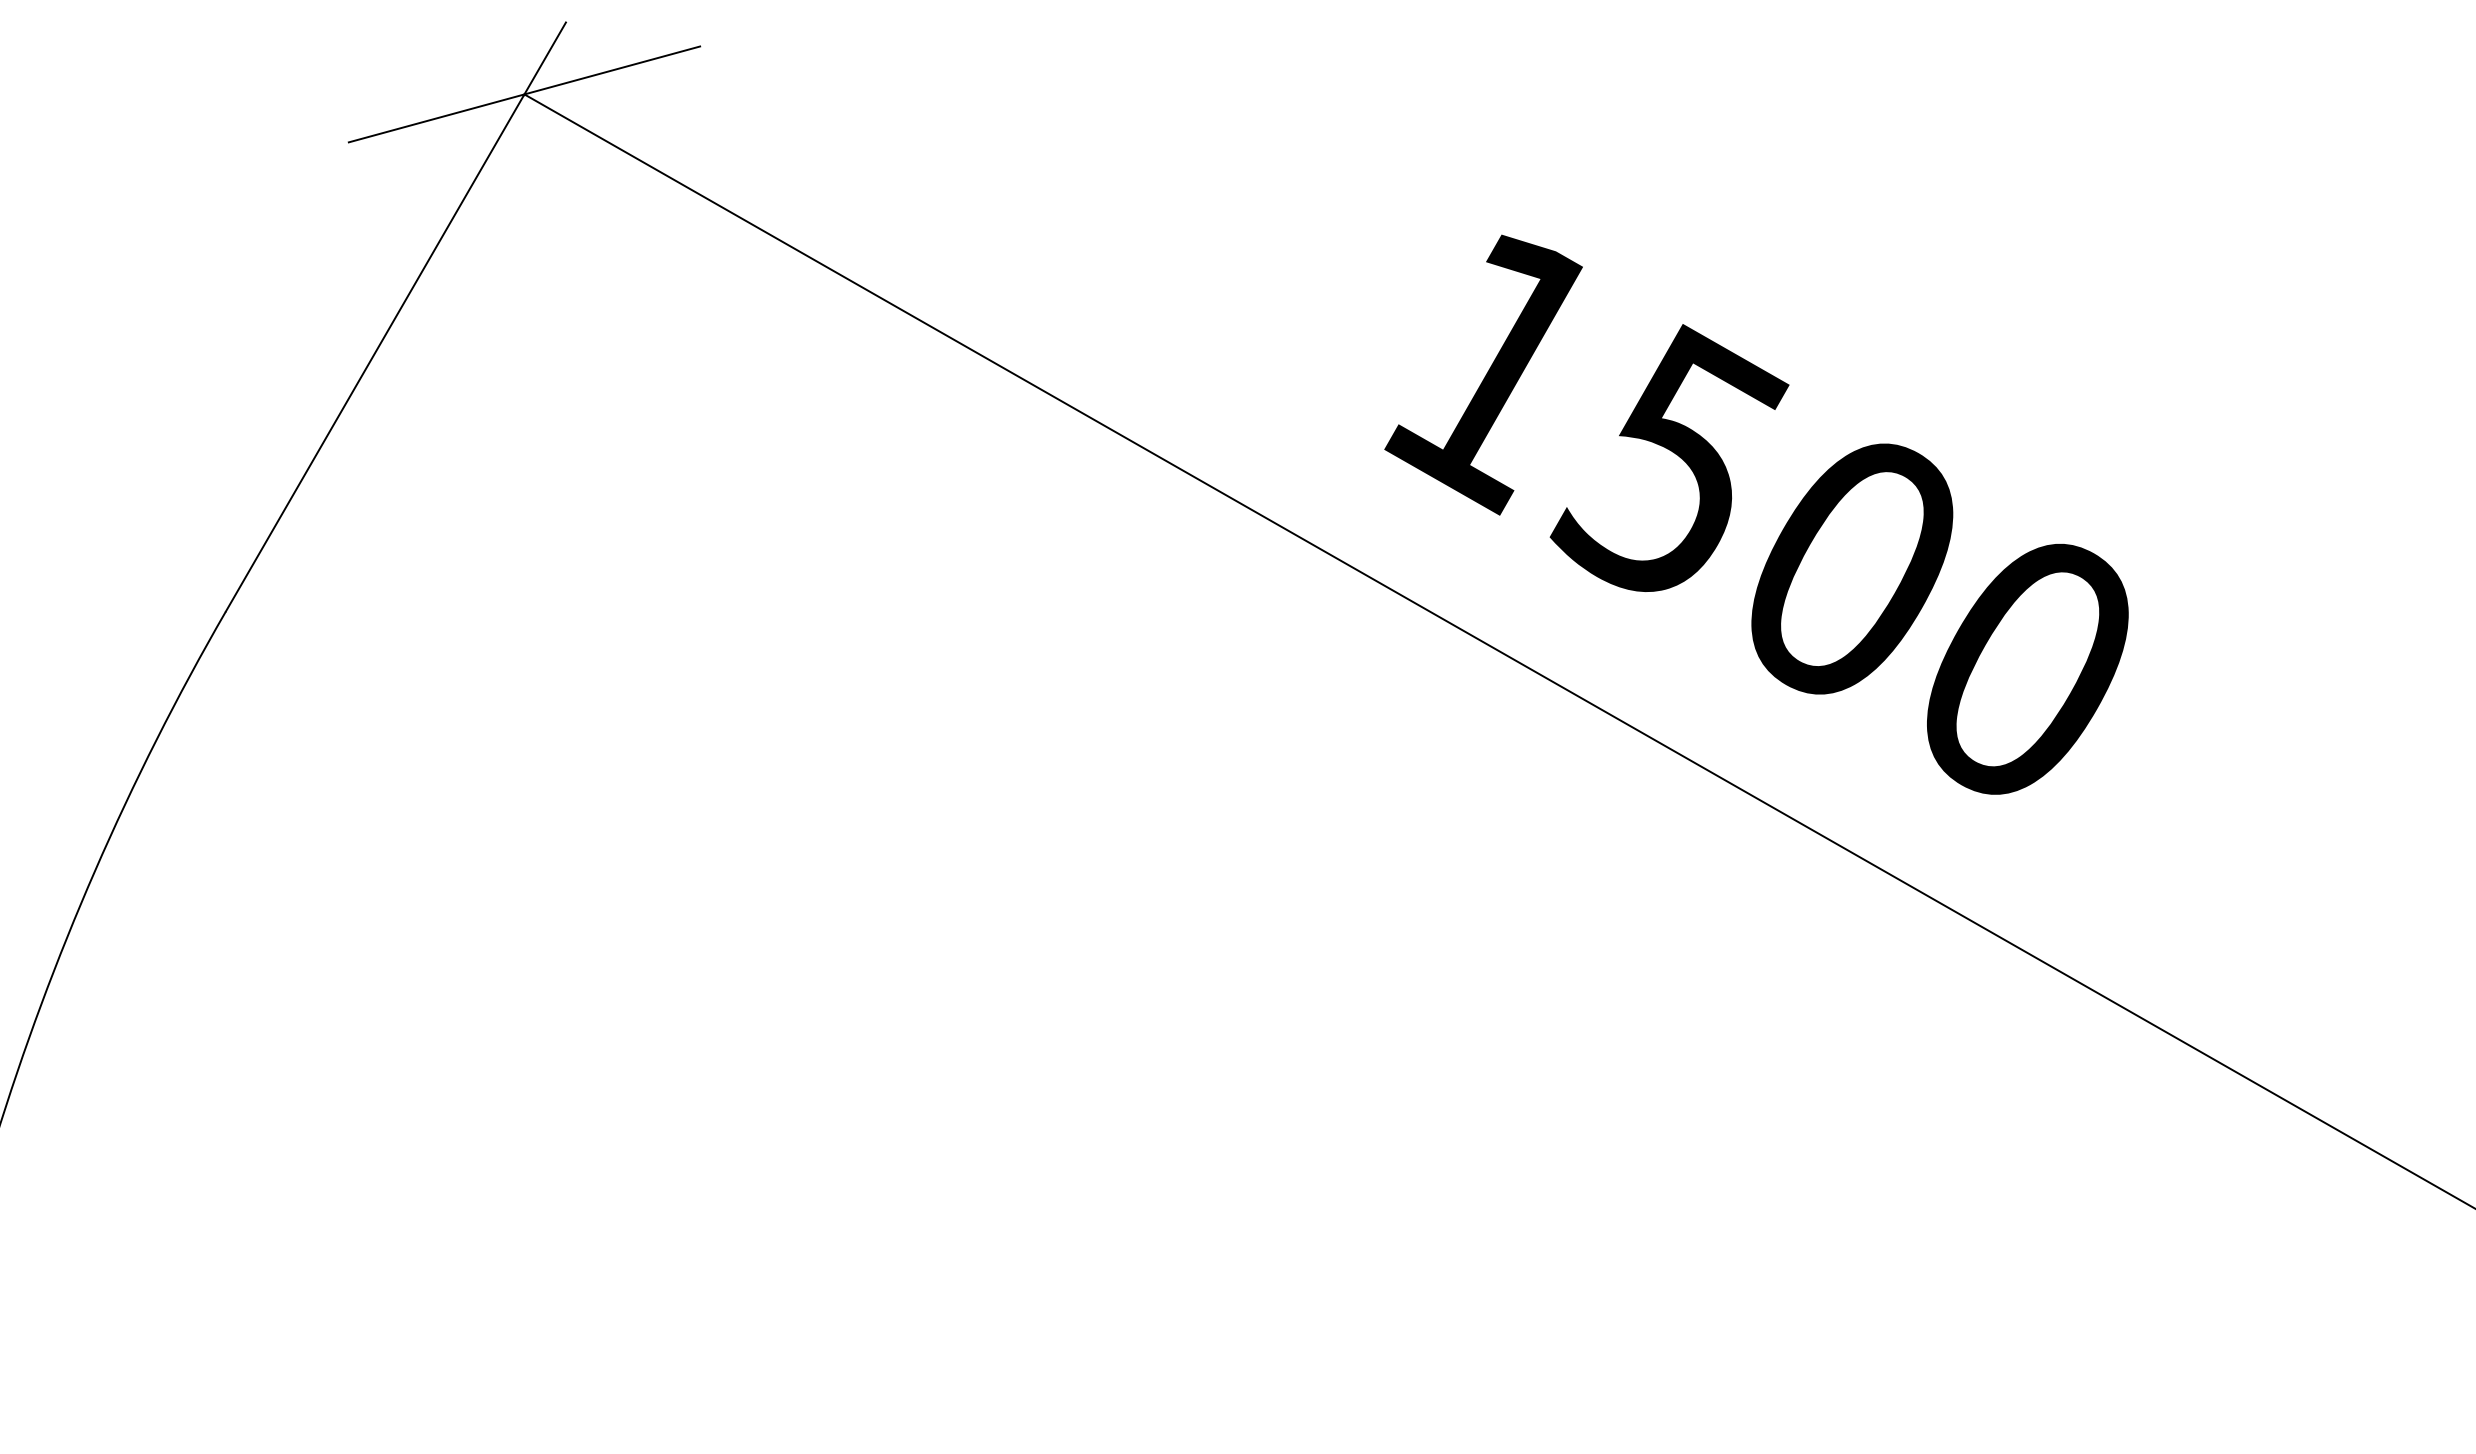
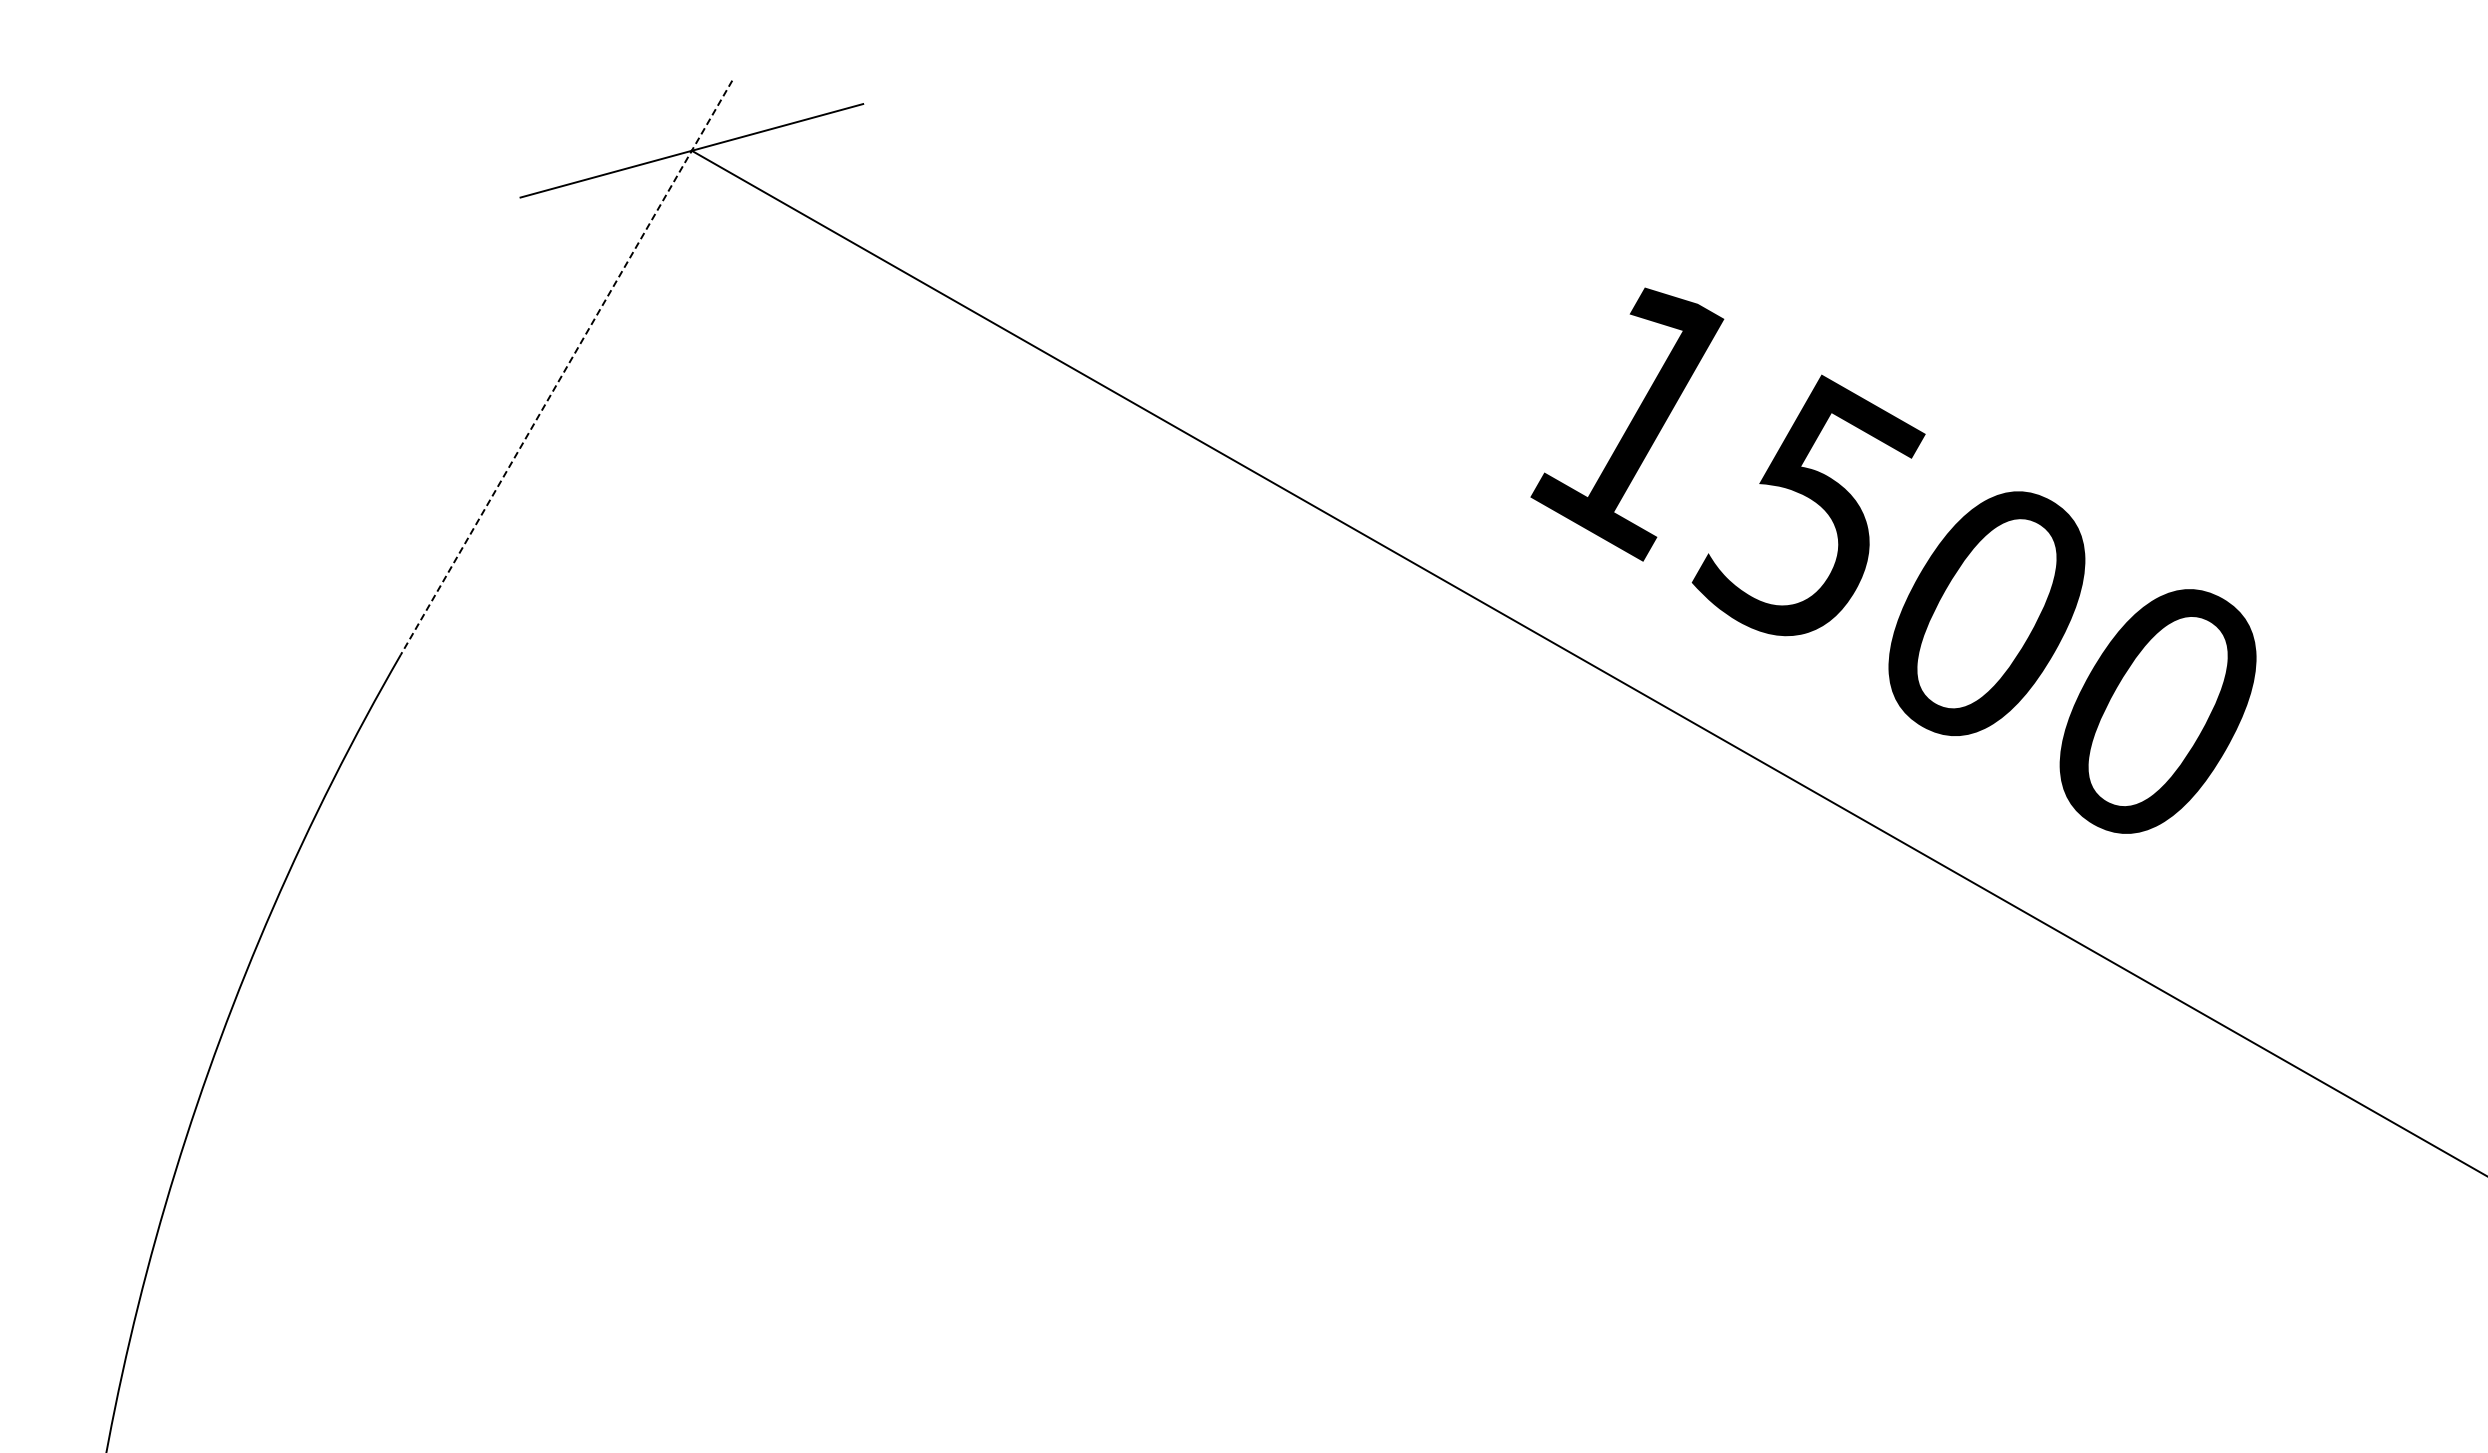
line: (395, 316) -> (566, 367), solid -> dashed

